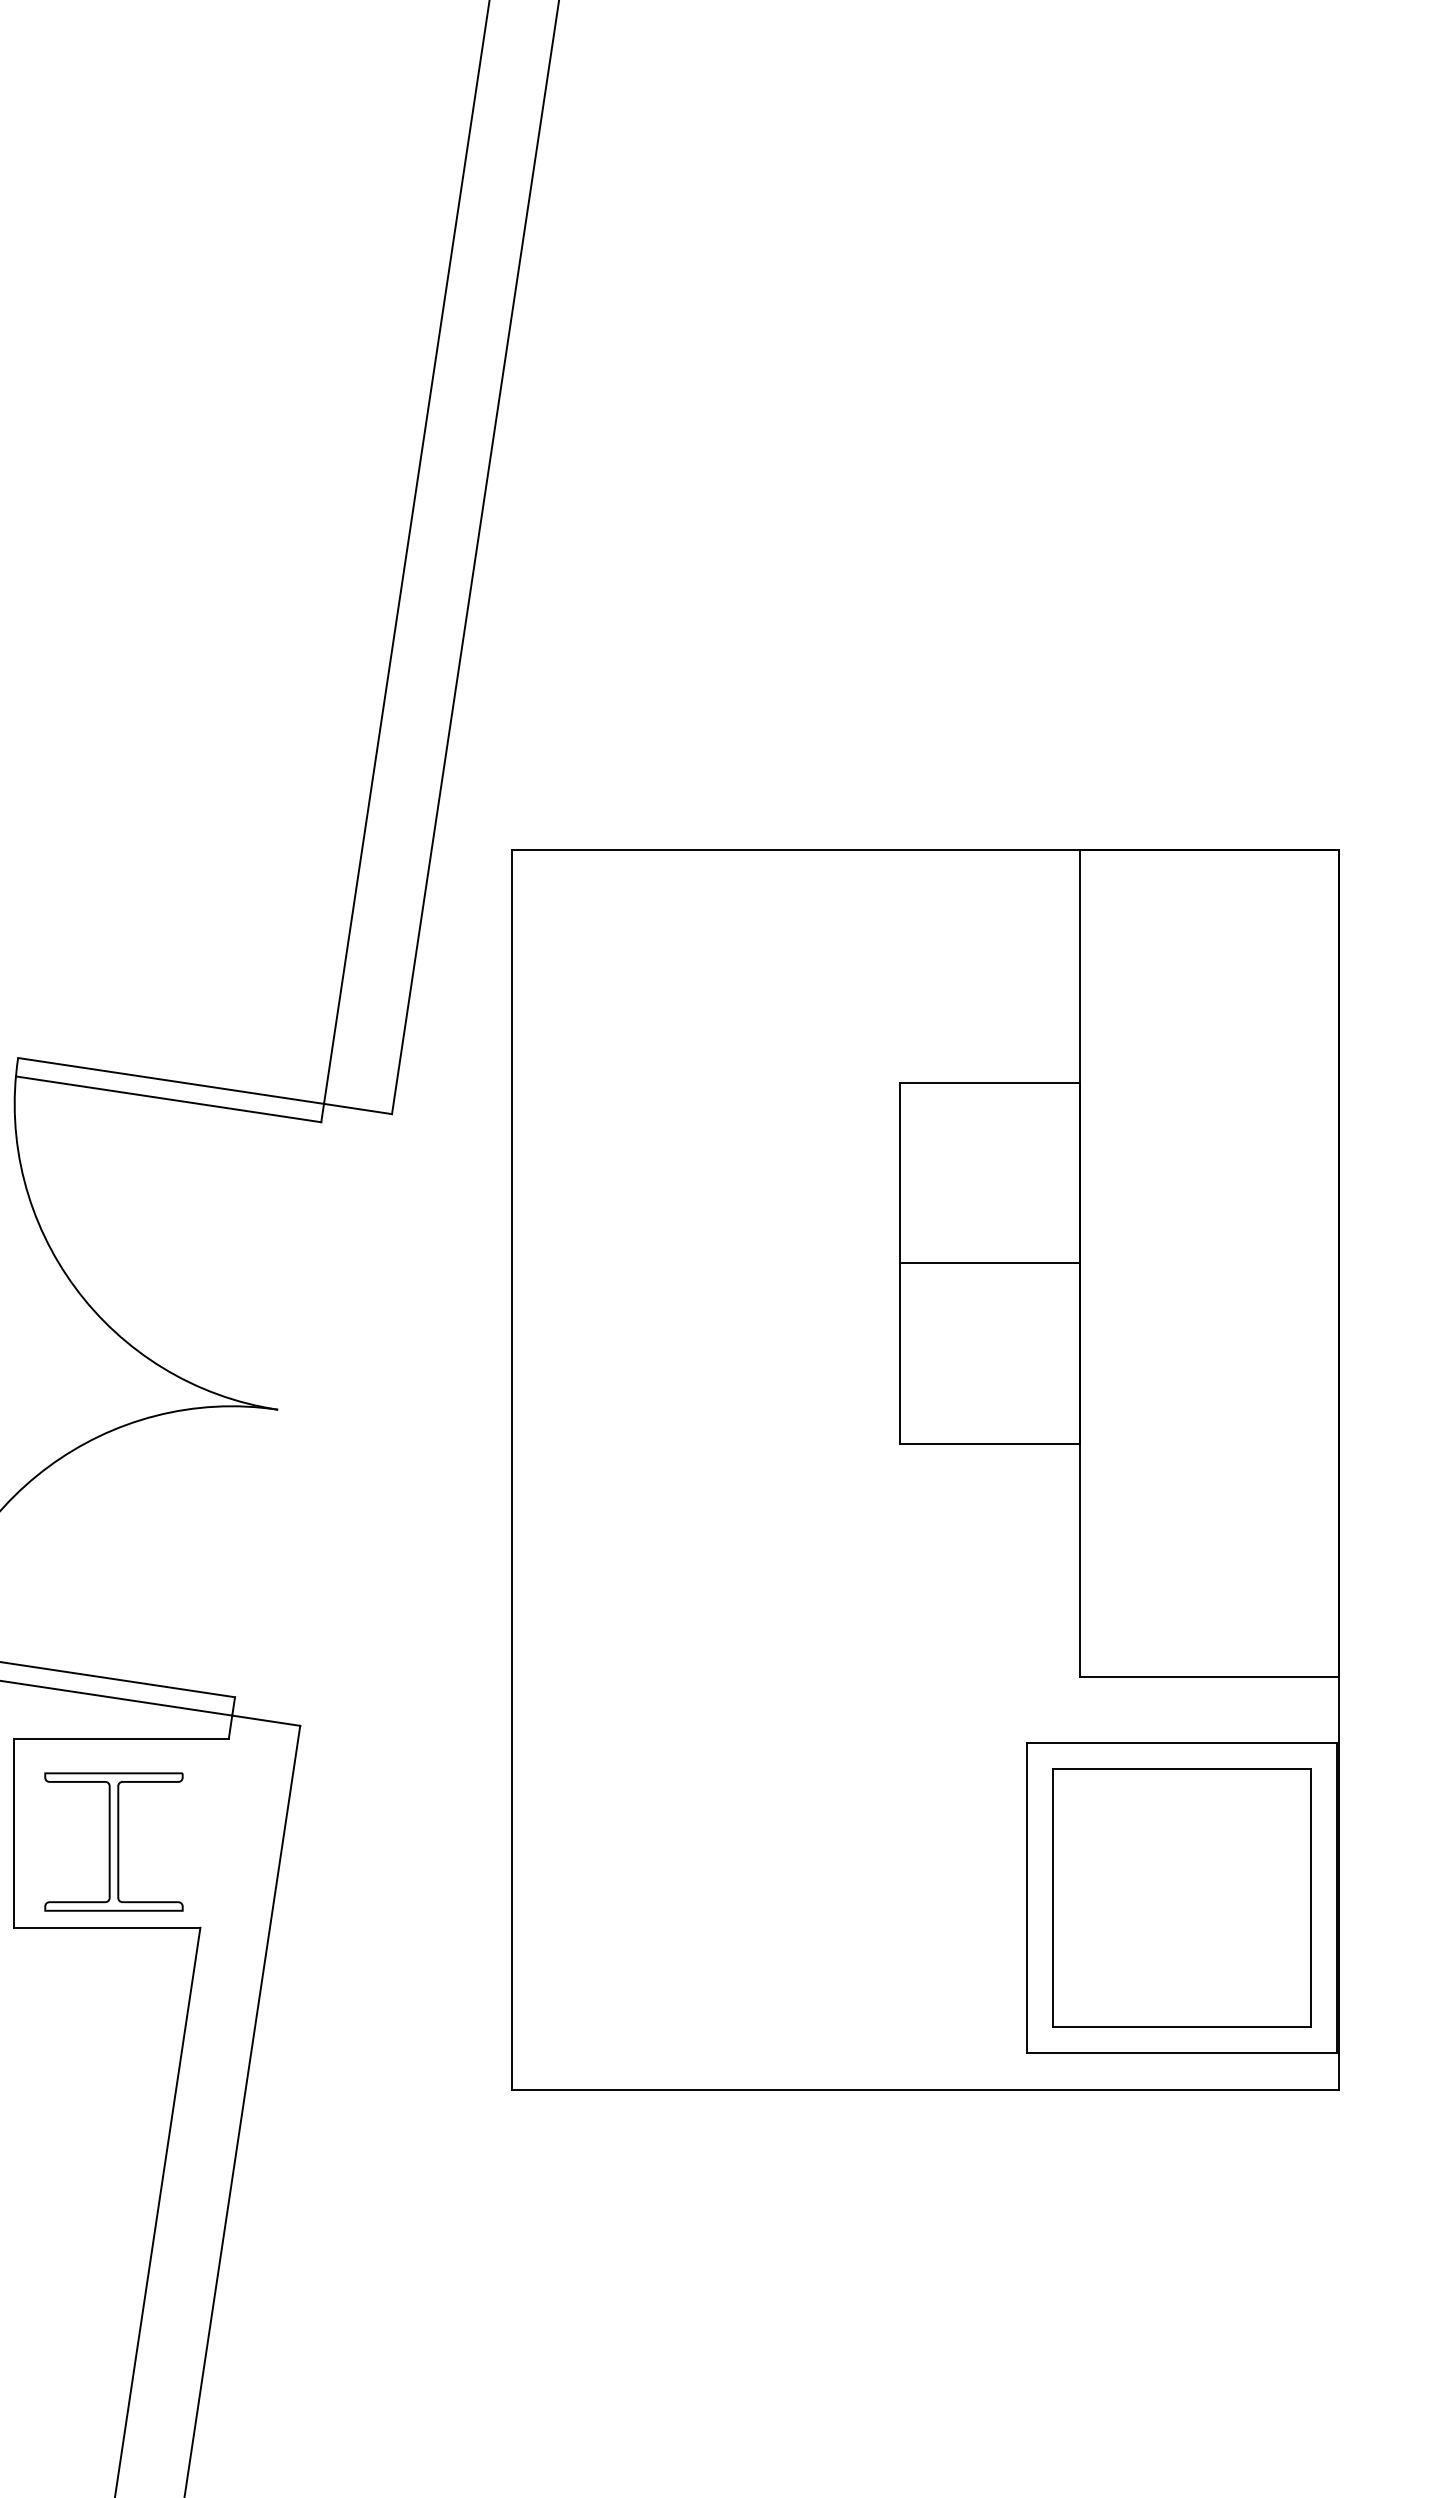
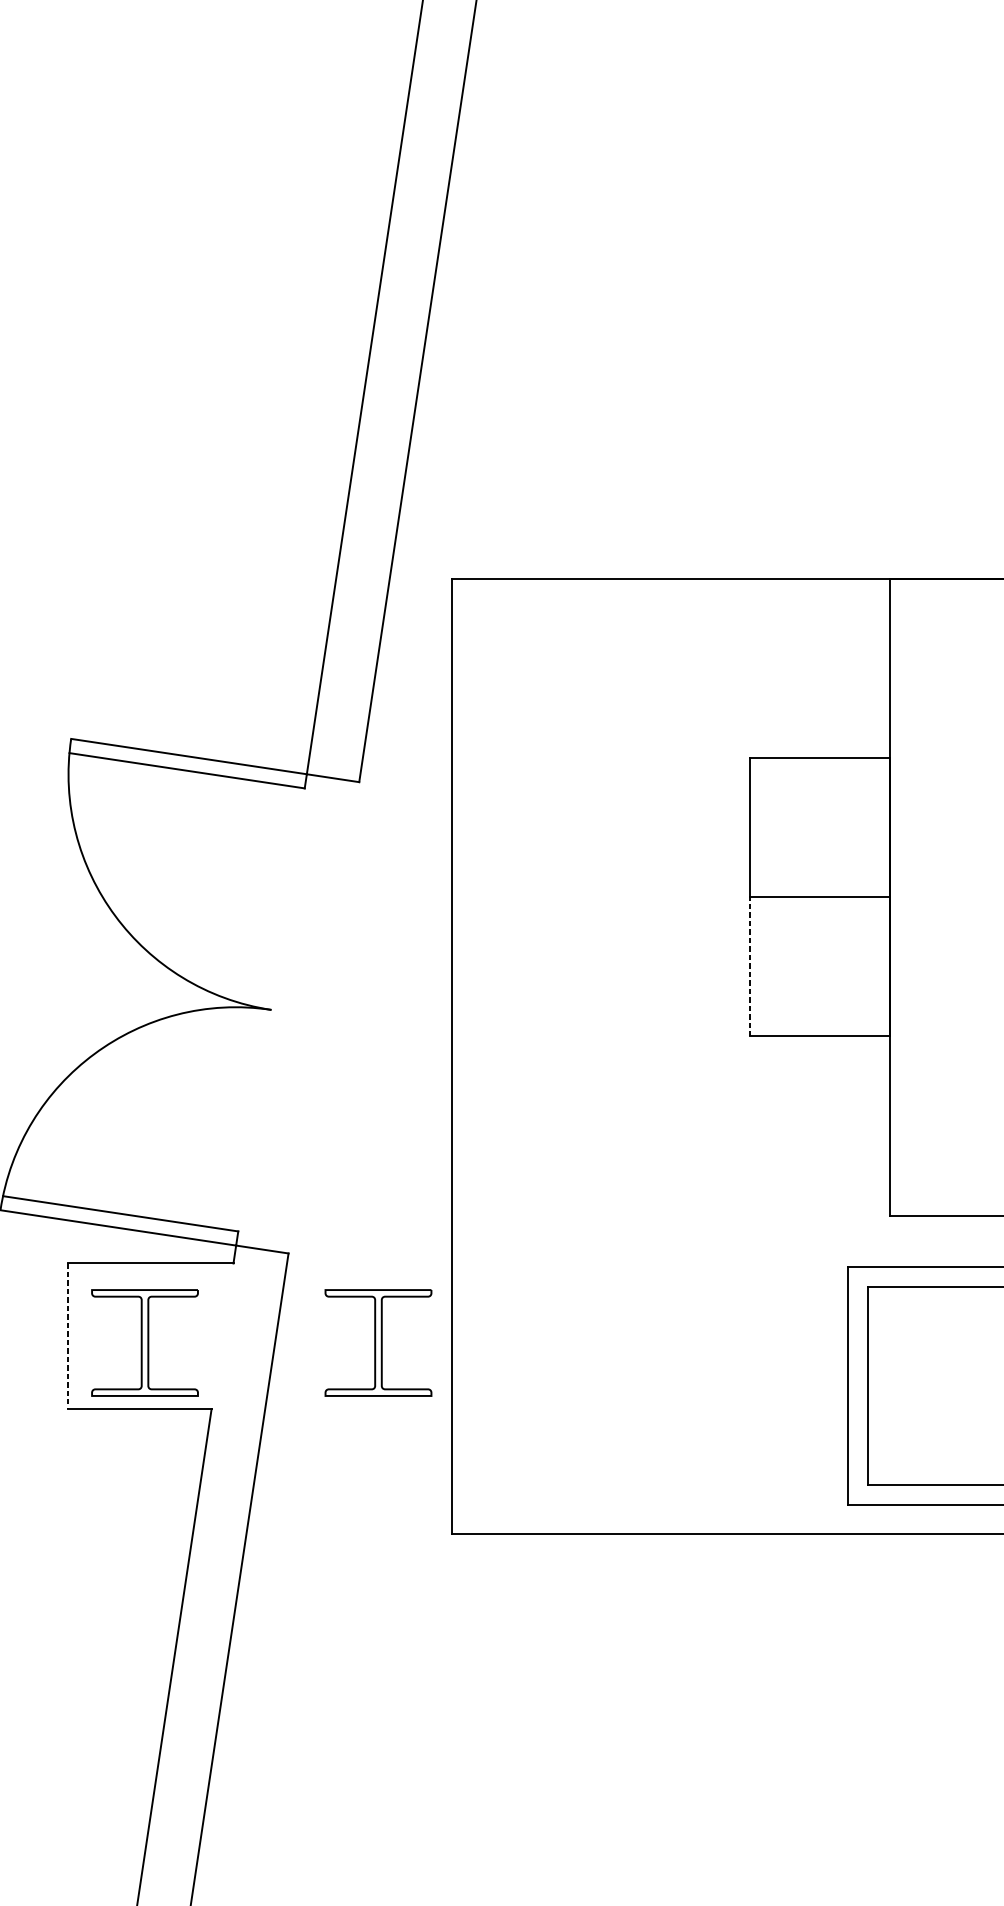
line: (899, 1353) -> (750, 966), solid -> dashed
line: (13, 1833) -> (67, 1336), solid -> dashed
part: (416, 1841) -> (378, 1342), added

